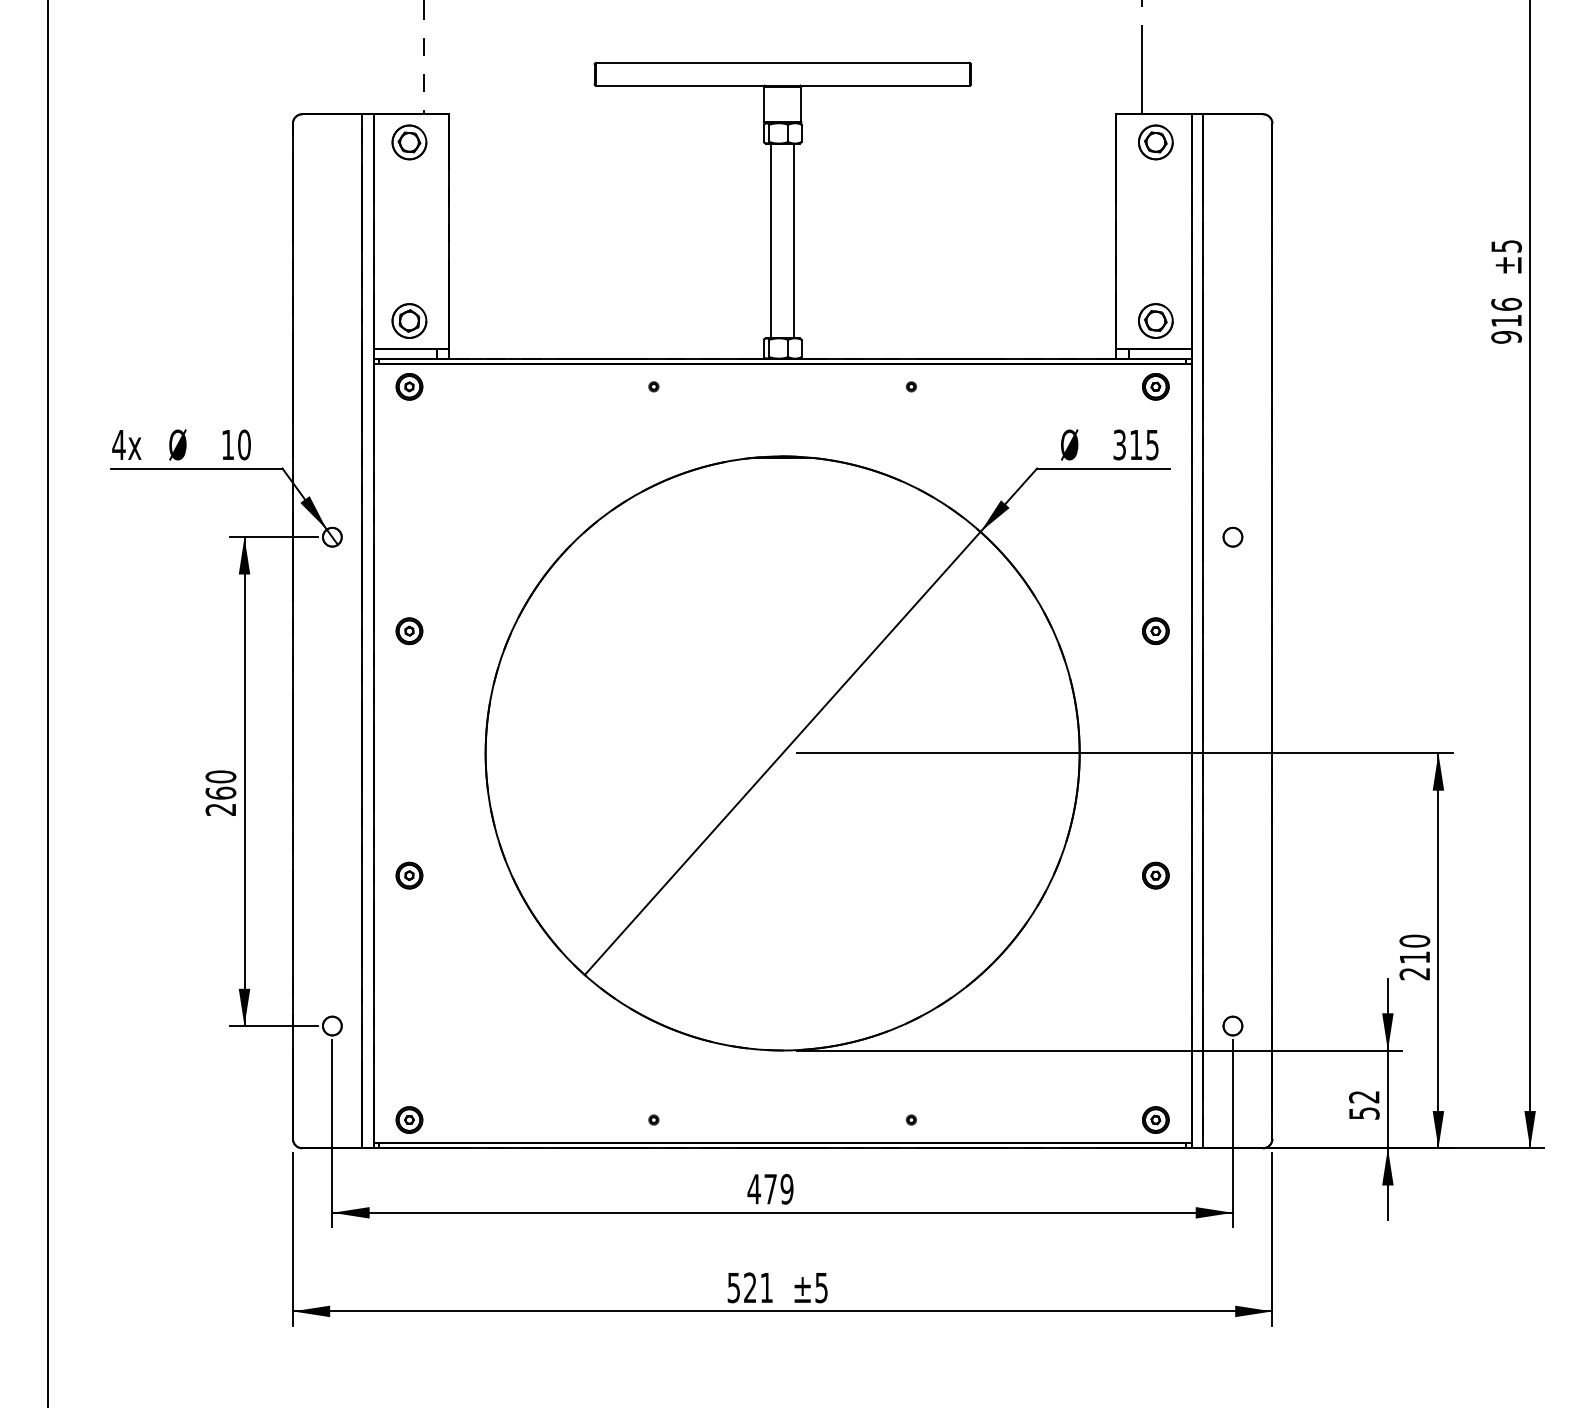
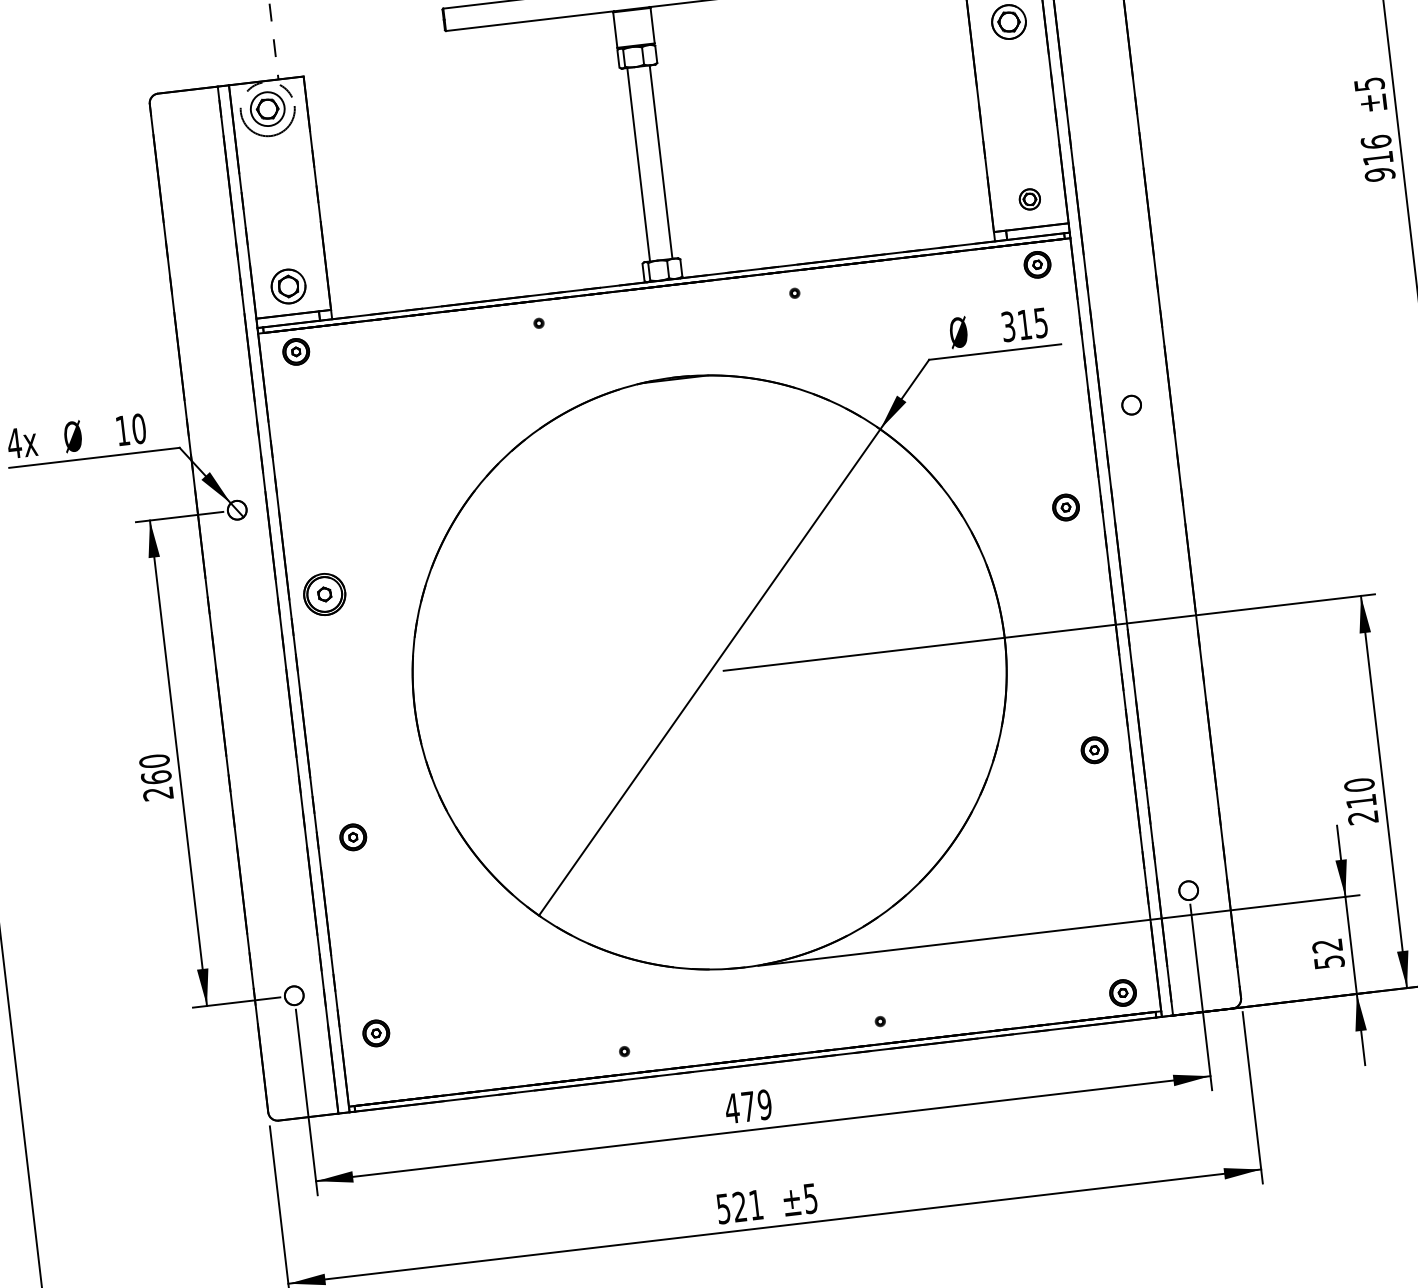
circle: (409, 142) -> (267, 109), size x1.6
part: (1155, 320) -> (1029, 198), size x0.6
part: (409, 631) -> (324, 594), size x1.6
part: (409, 1119) -> (376, 1032), moved

